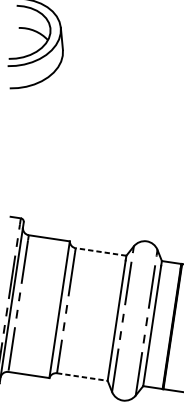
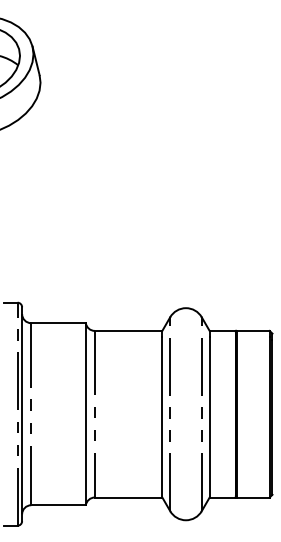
line: (101, 251) -> (128, 330), dashed -> solid
line: (82, 377) -> (128, 497), dashed -> solid

